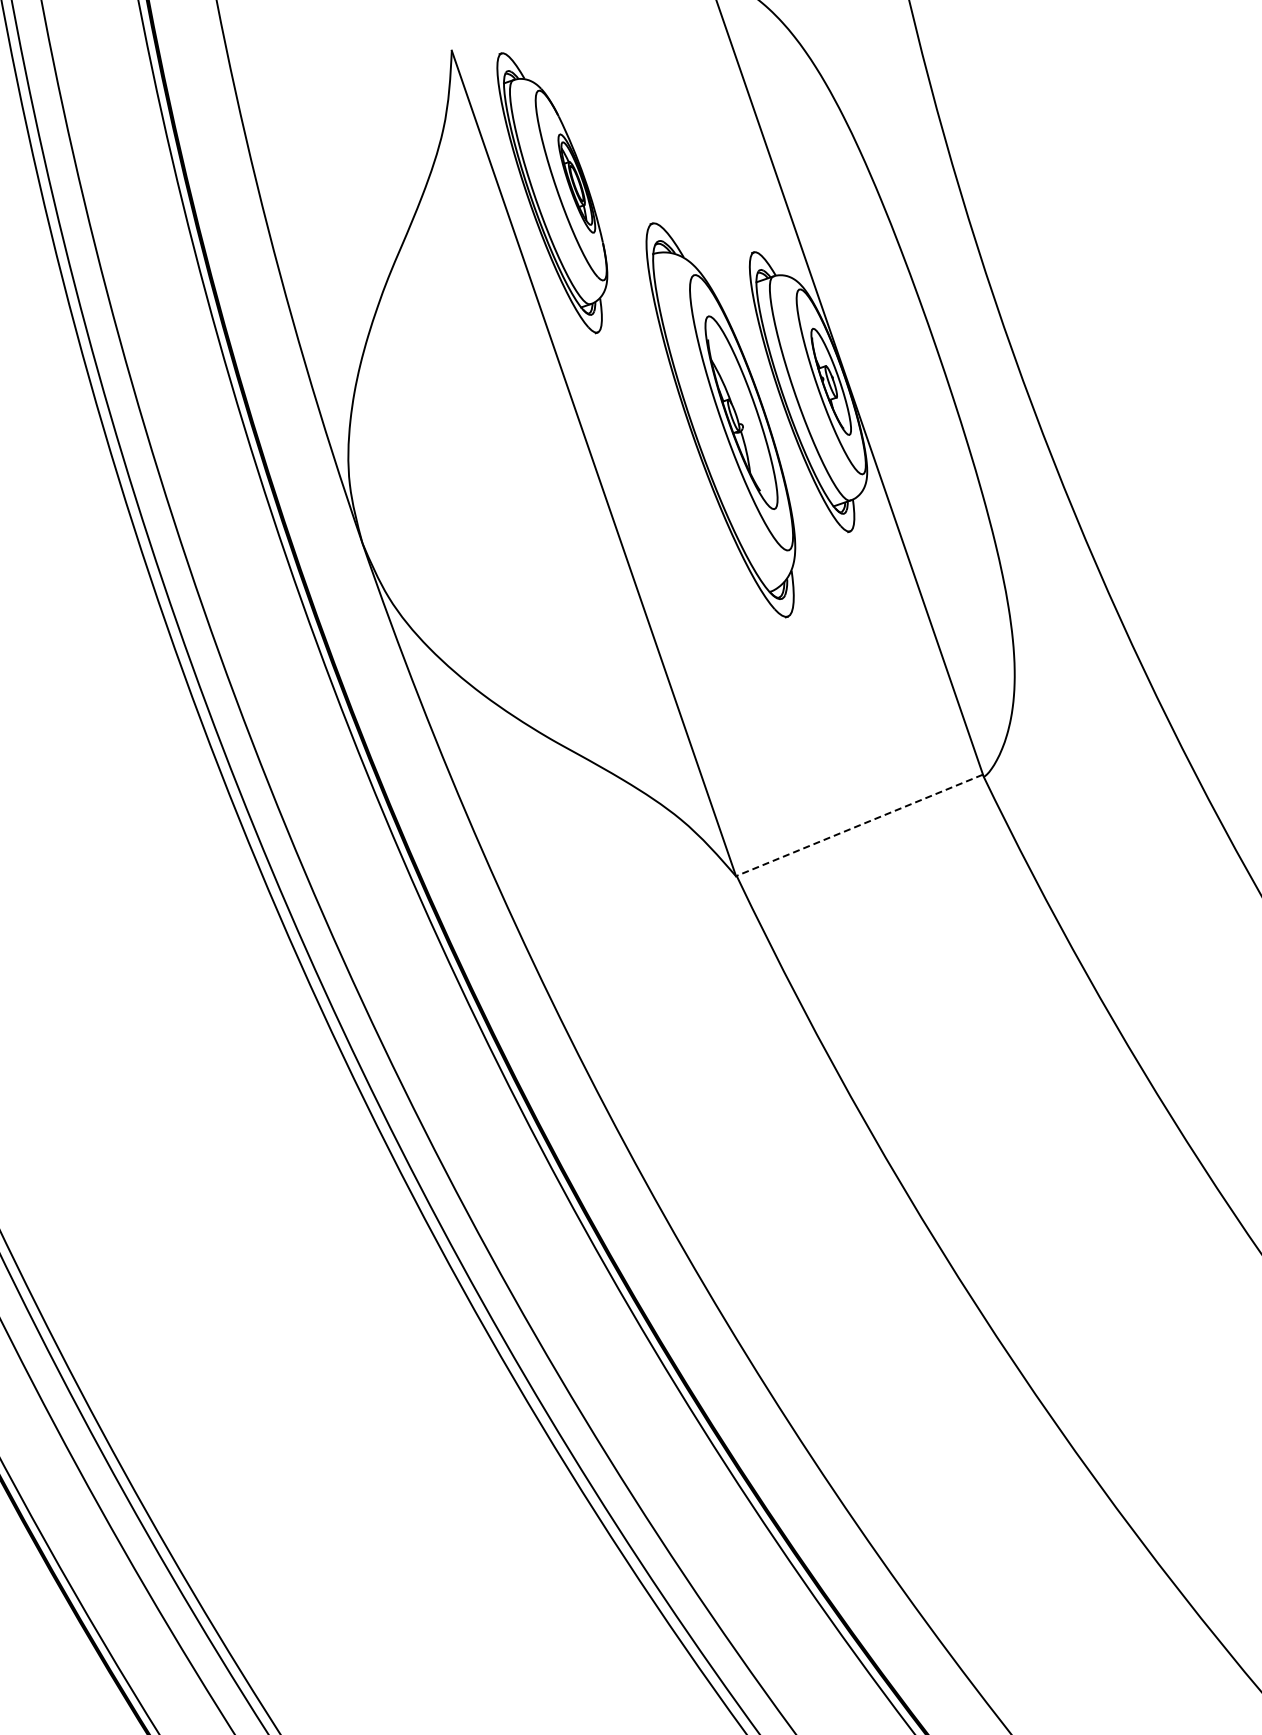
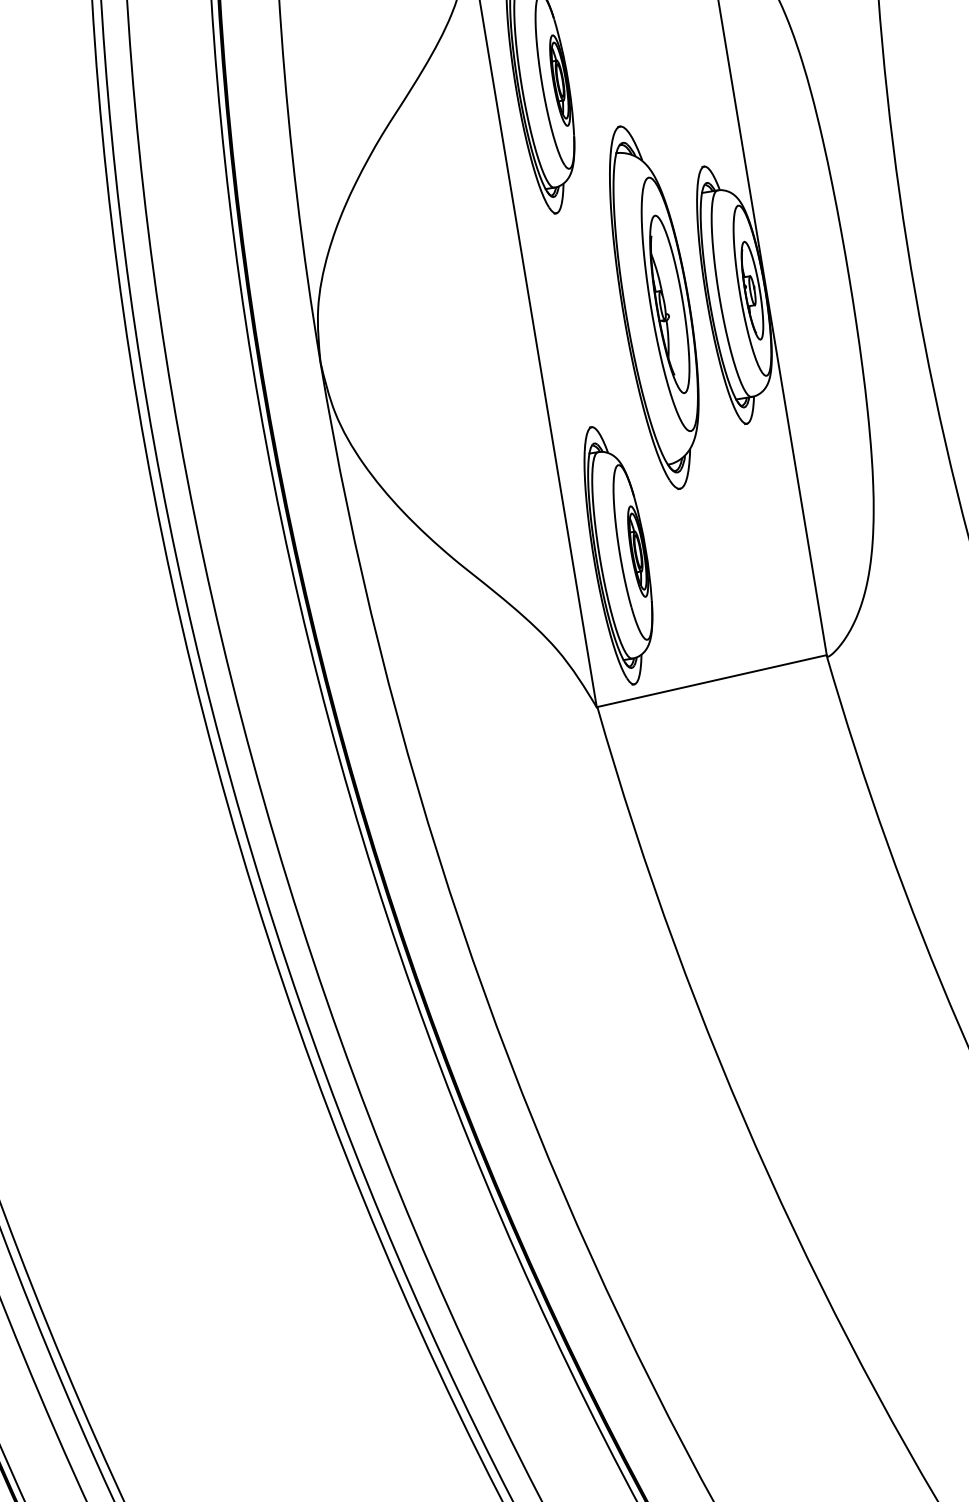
part: (728, 704) -> (615, 556), added
line: (859, 825) -> (711, 681), dashed -> solid

